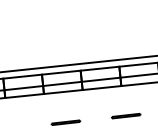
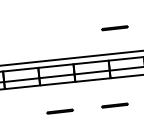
line: (126, 31) -> (115, 28), added

